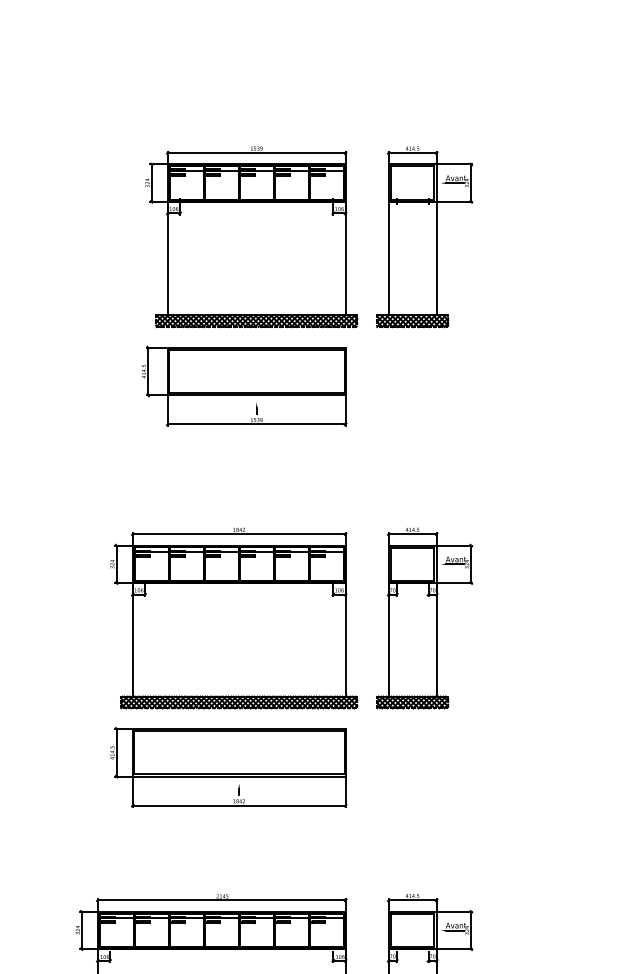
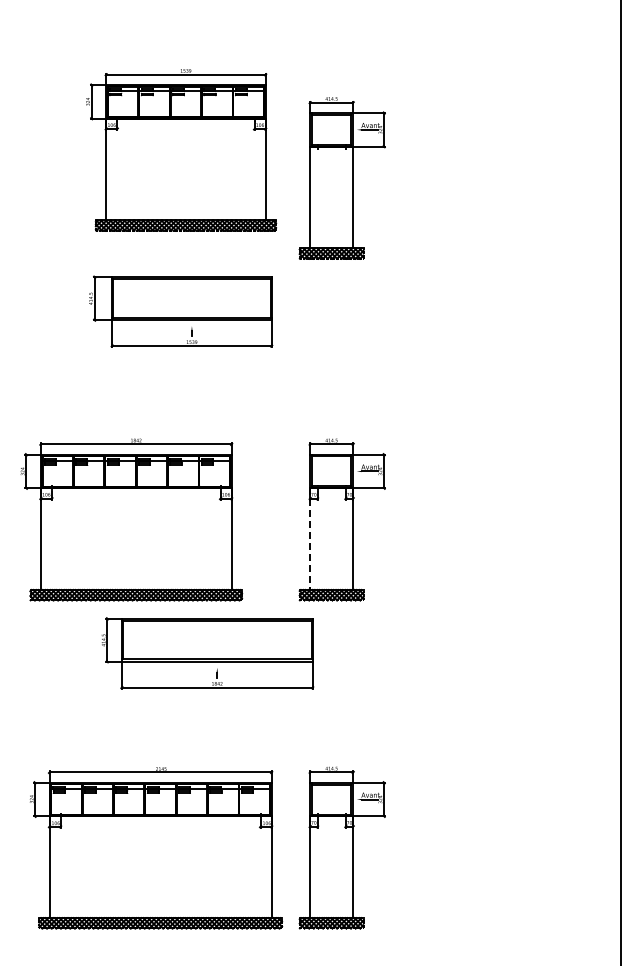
part: (251, 237) -> (181, 150), moved
part: (233, 617) -> (131, 519), moved
line: (389, 640) -> (310, 539), solid -> dashed
part: (228, 767) -> (207, 653), moved

